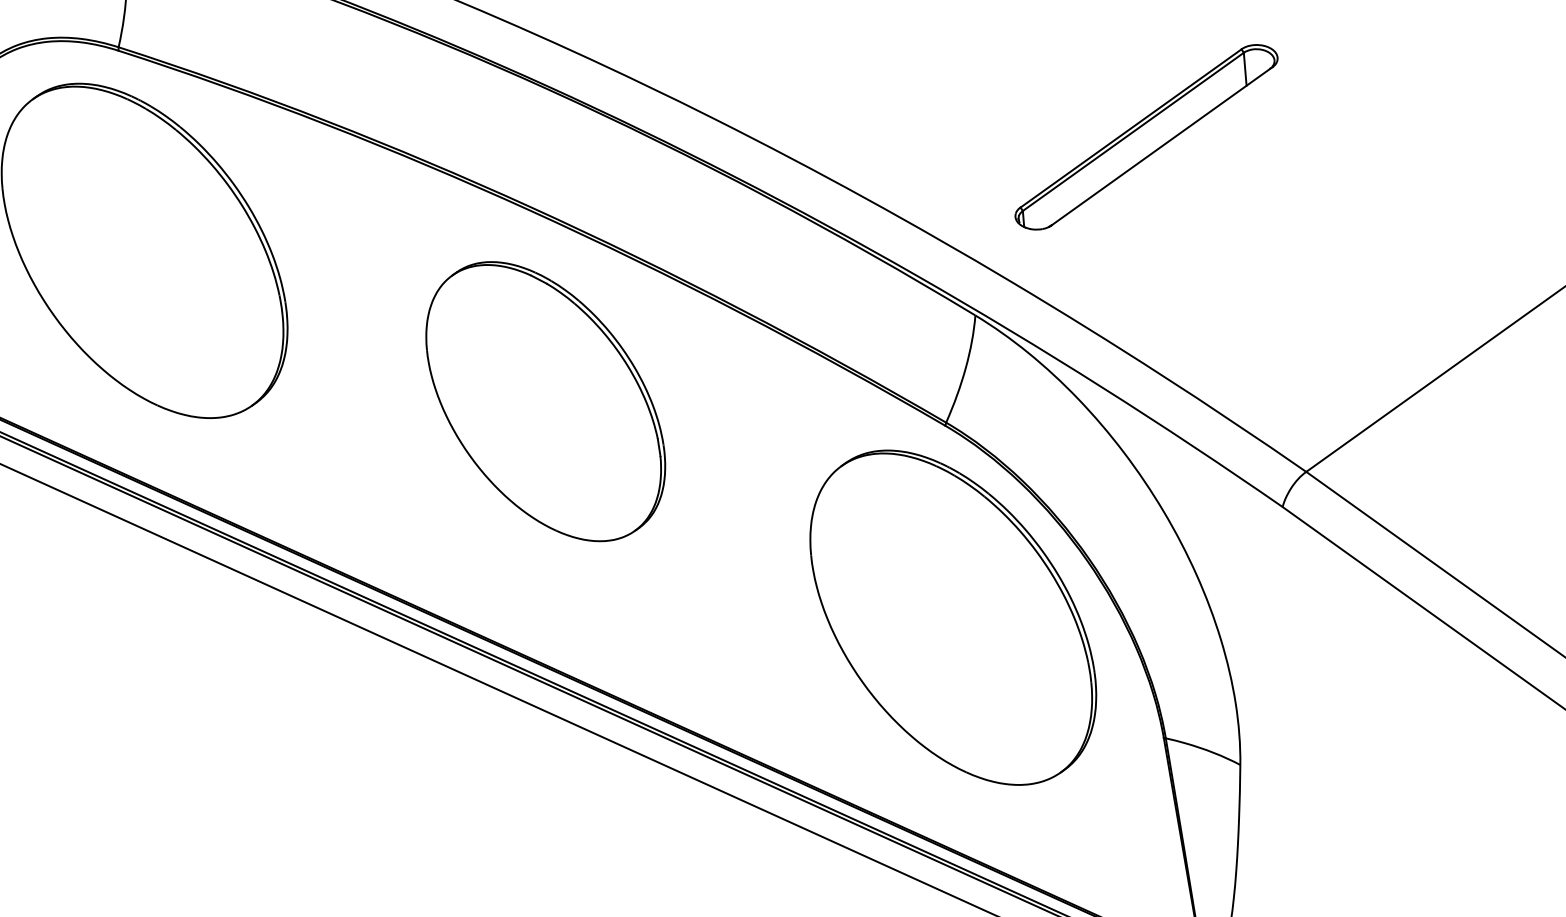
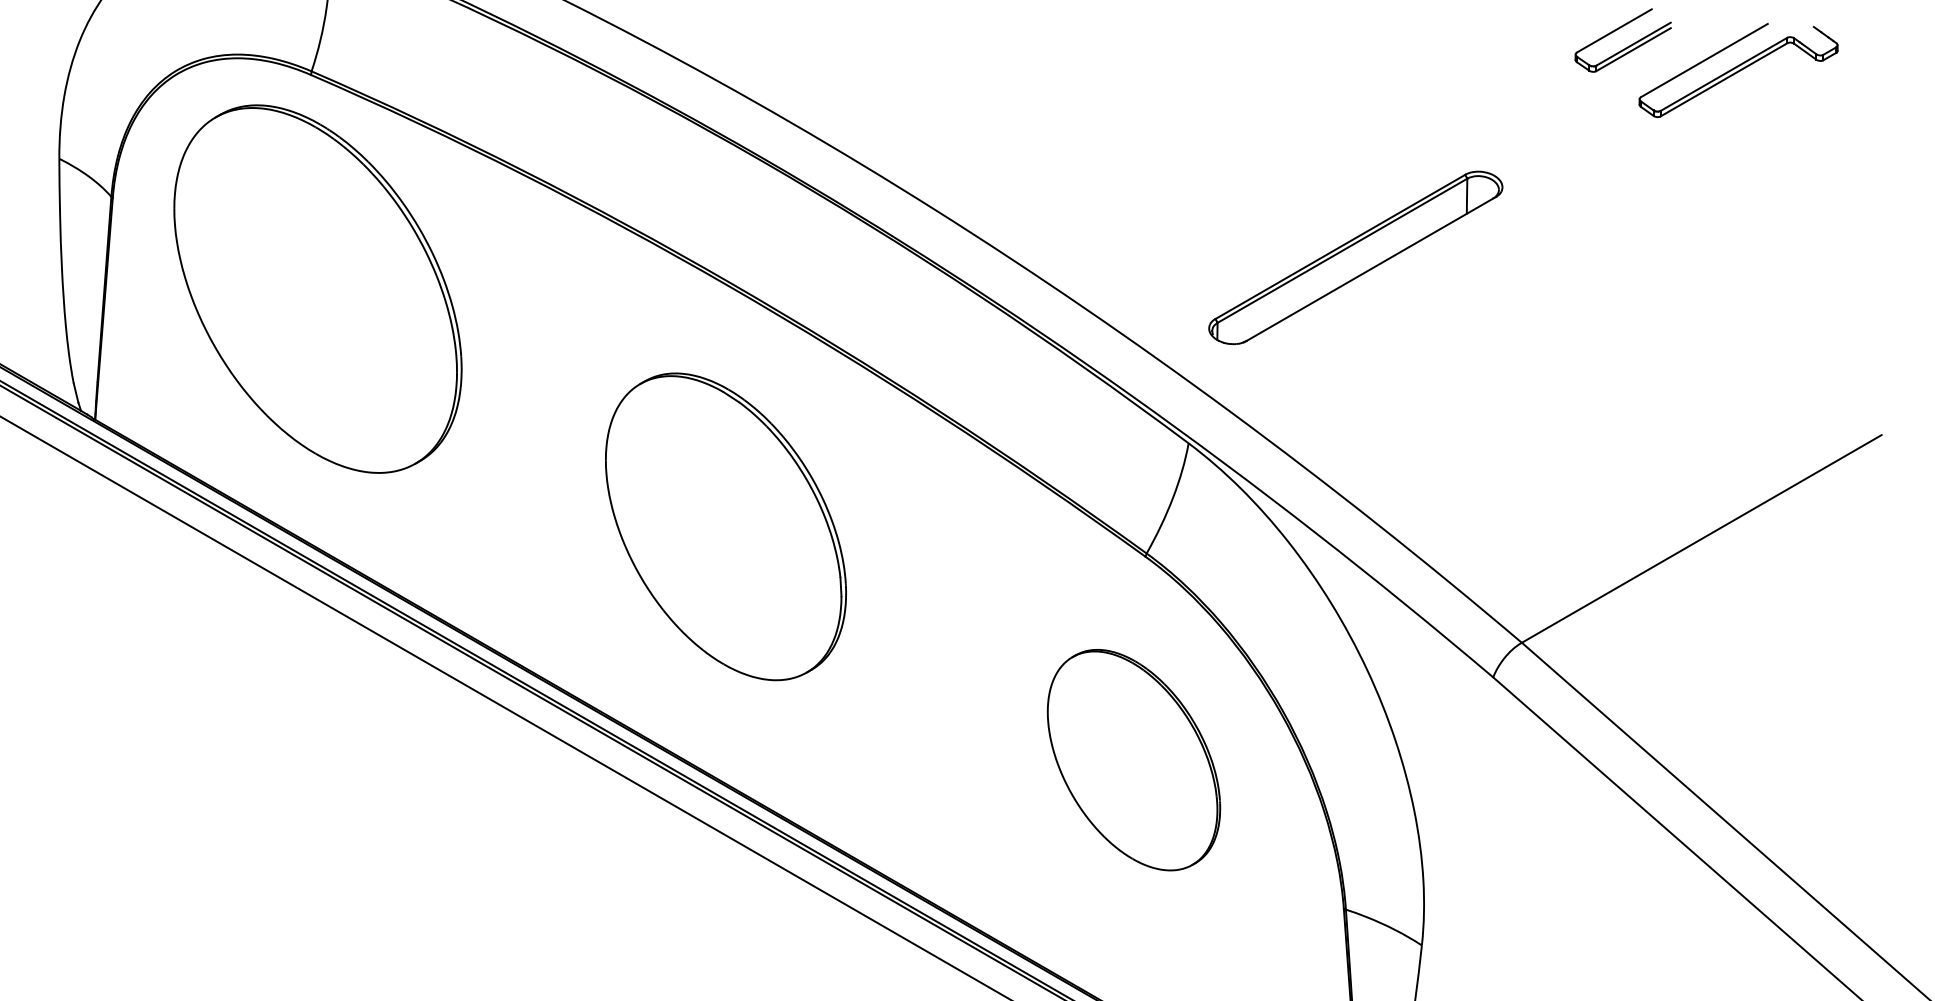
part: (1146, 136) -> (1355, 257), moved
part: (545, 401) -> (725, 526), moved
part: (952, 617) -> (1133, 759), size x0.6

